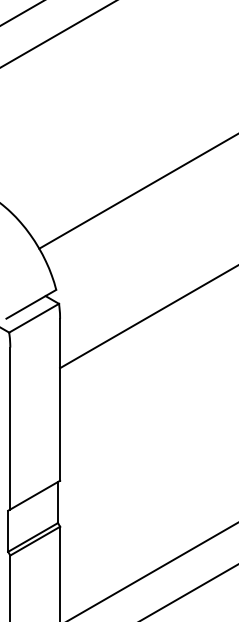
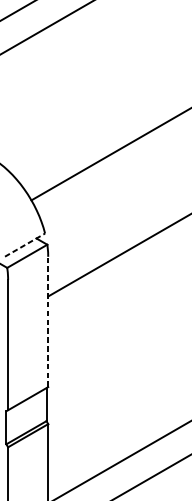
line: (31, 304) -> (25, 245), solid -> dashed
line: (60, 399) -> (48, 321), solid -> dashed

